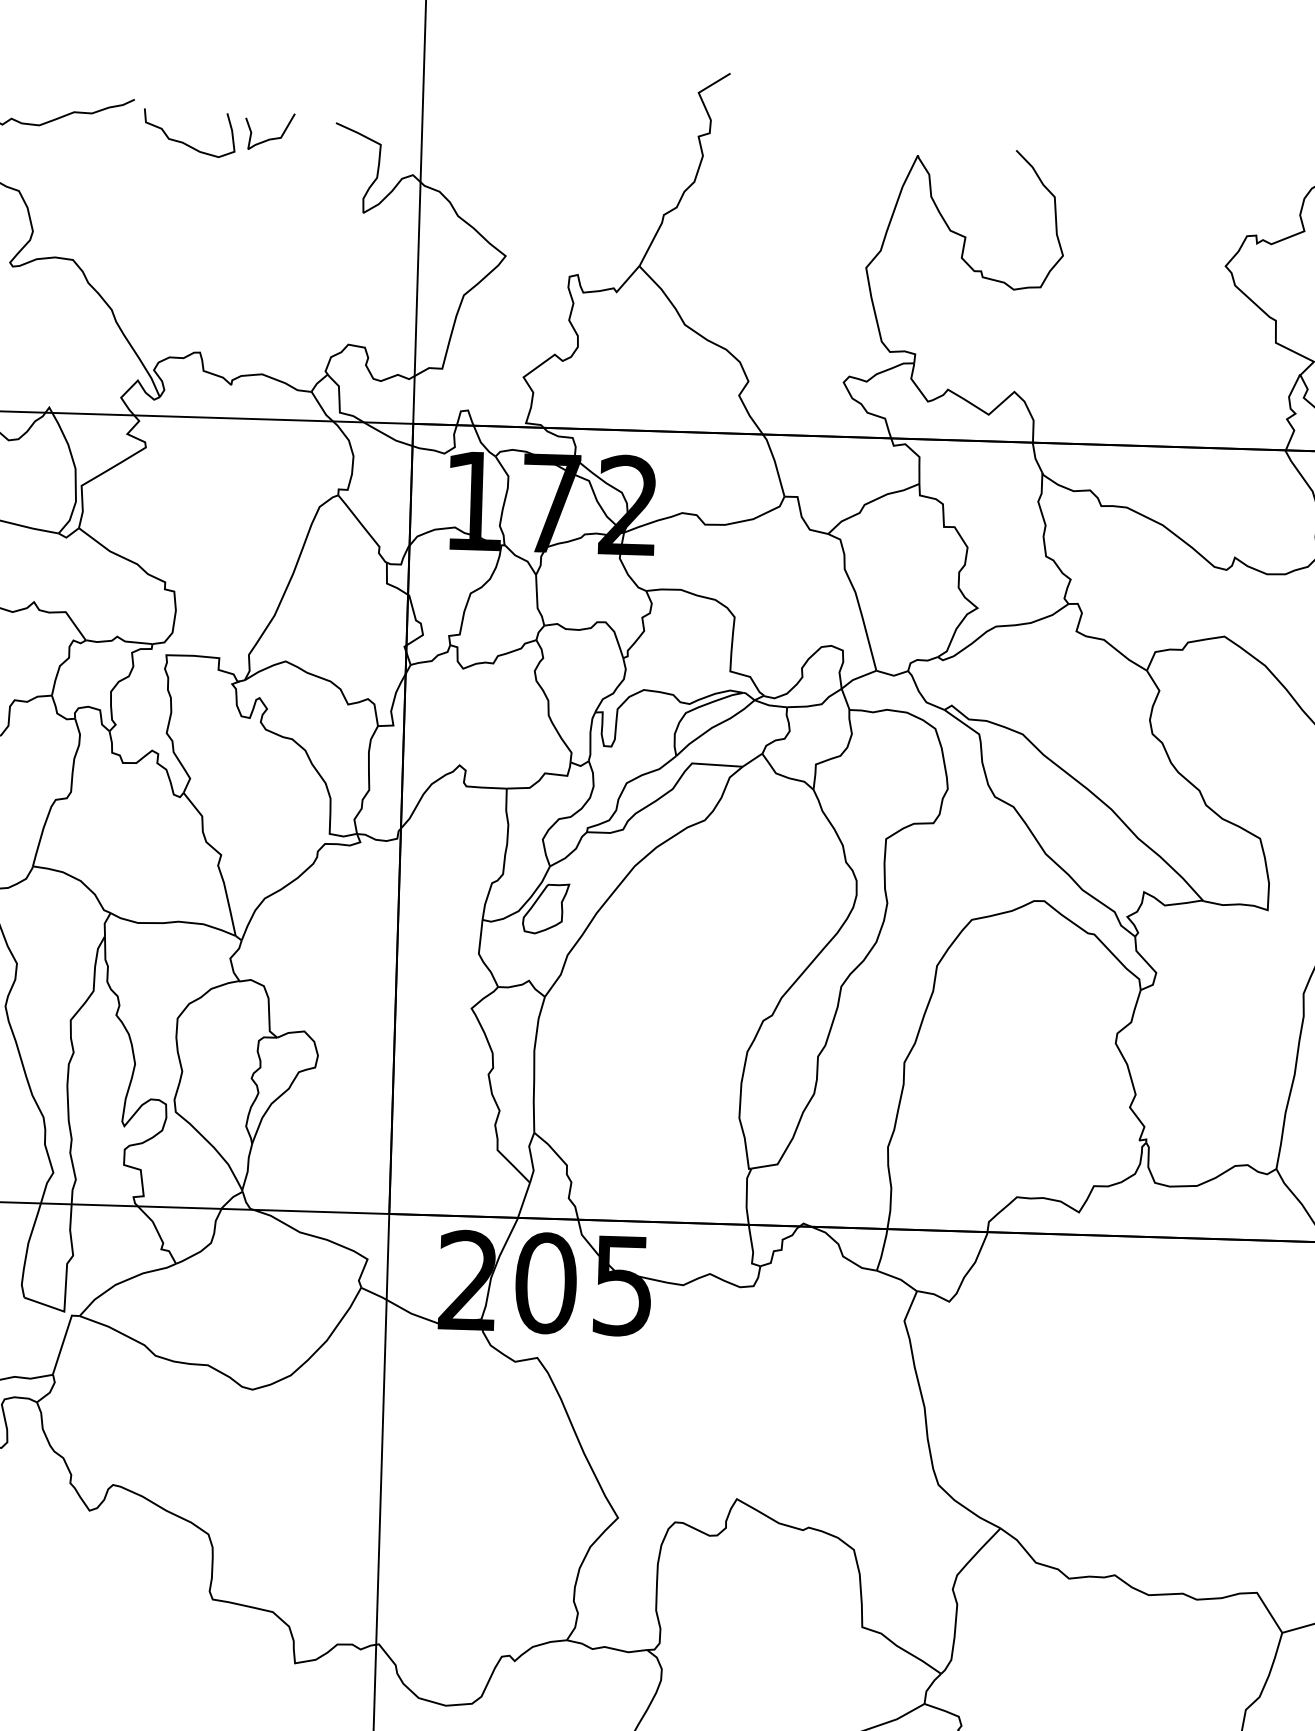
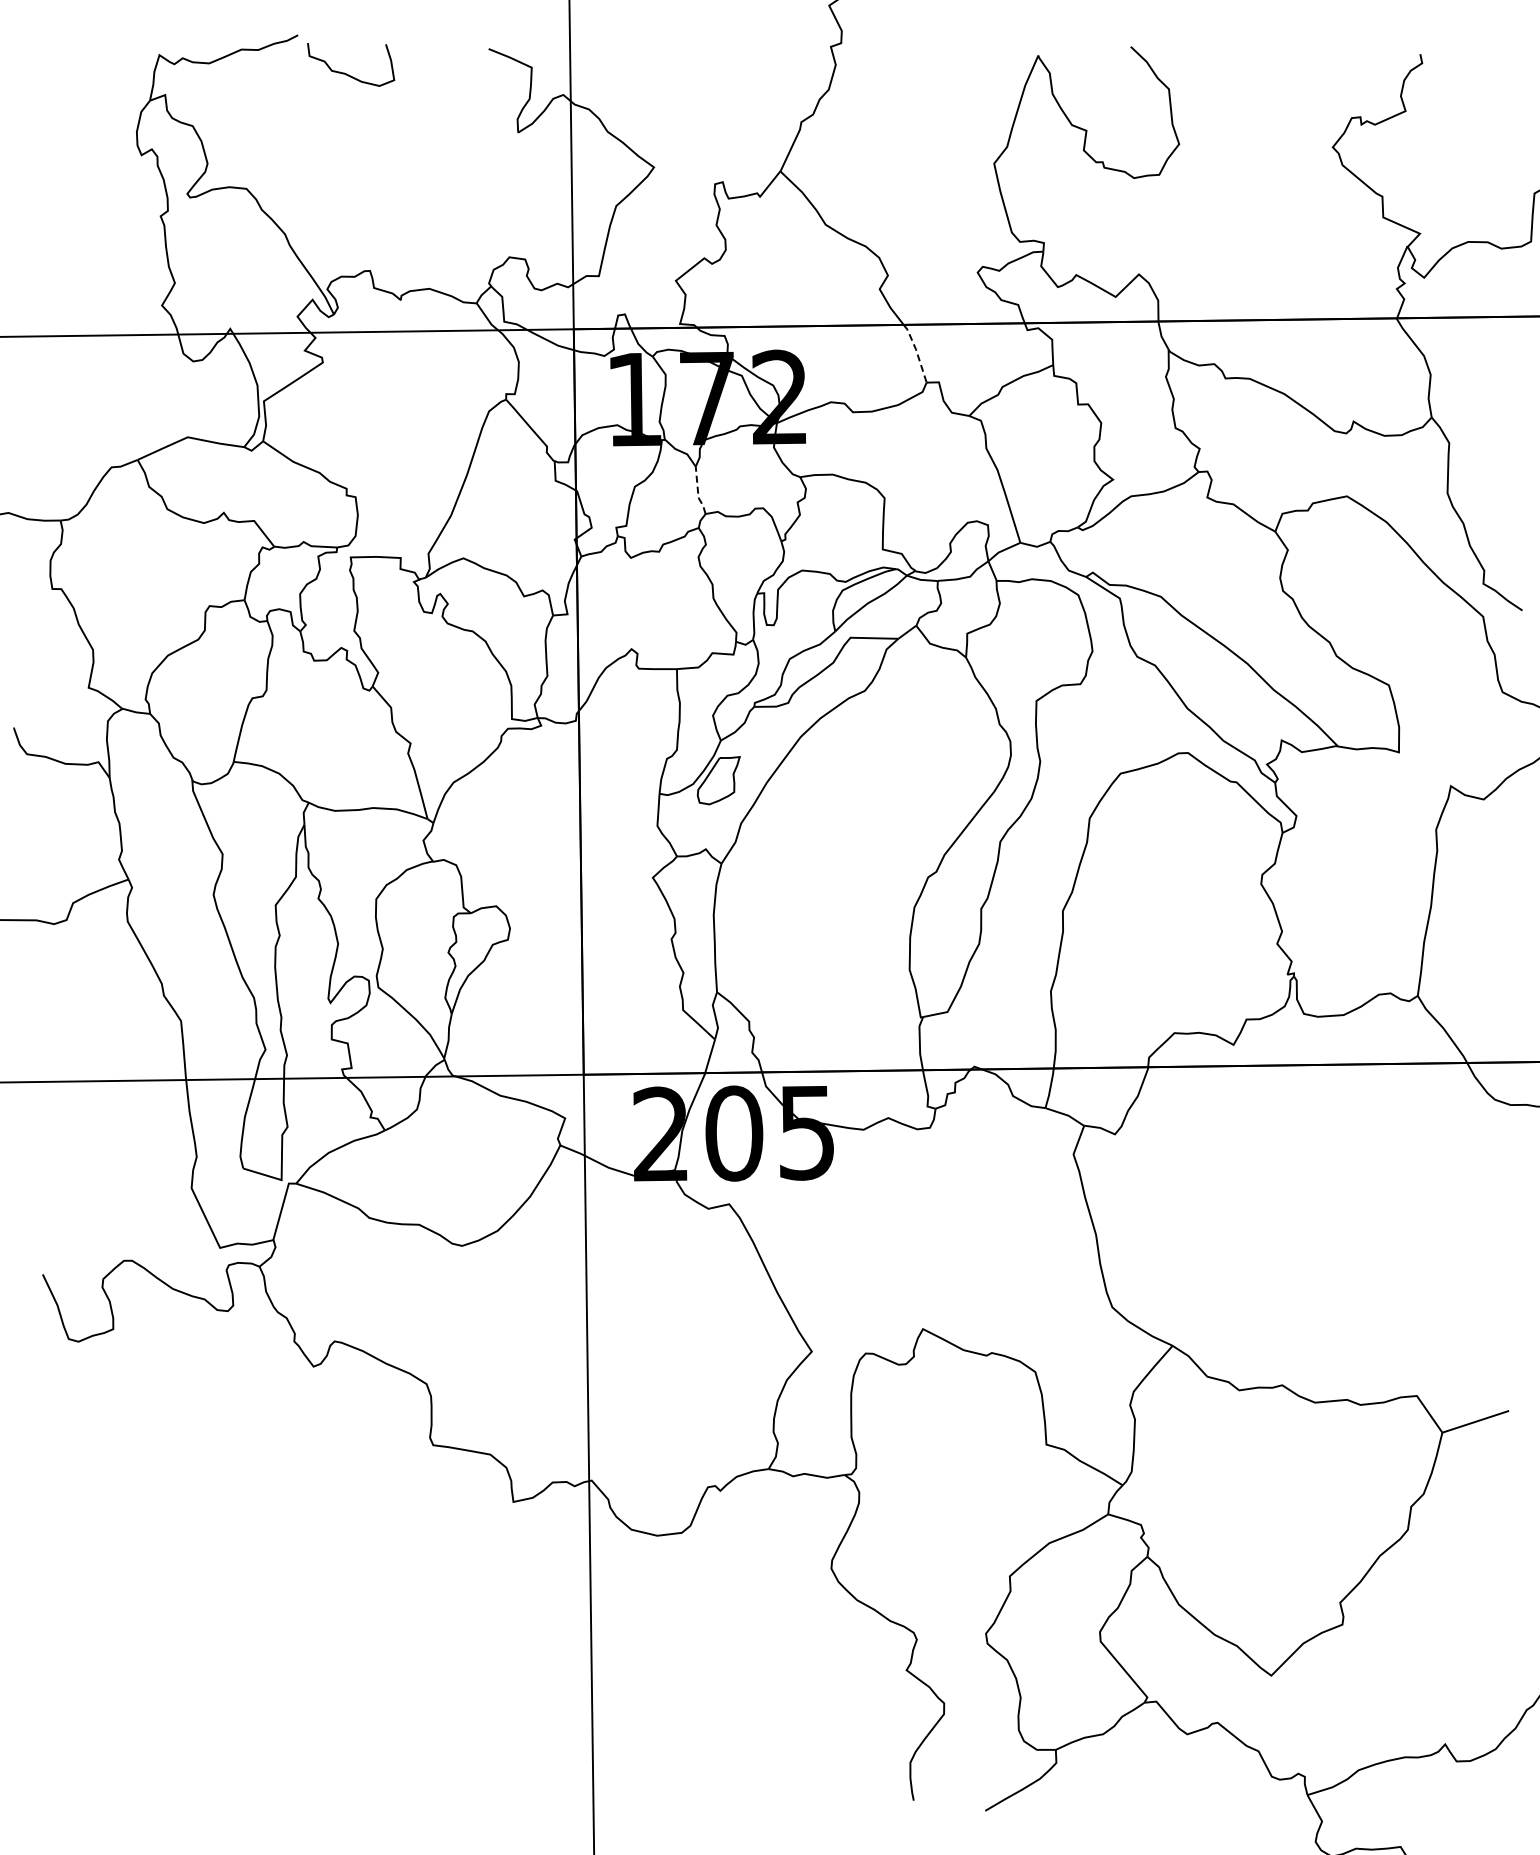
curve: (272, 137) -> (429, 65), removed
line: (775, 464) -> (916, 352), solid -> dashed
line: (537, 602) -> (698, 492), solid -> dashed

